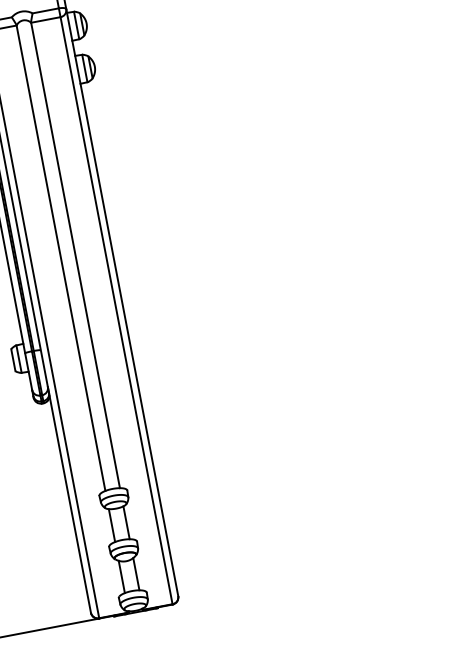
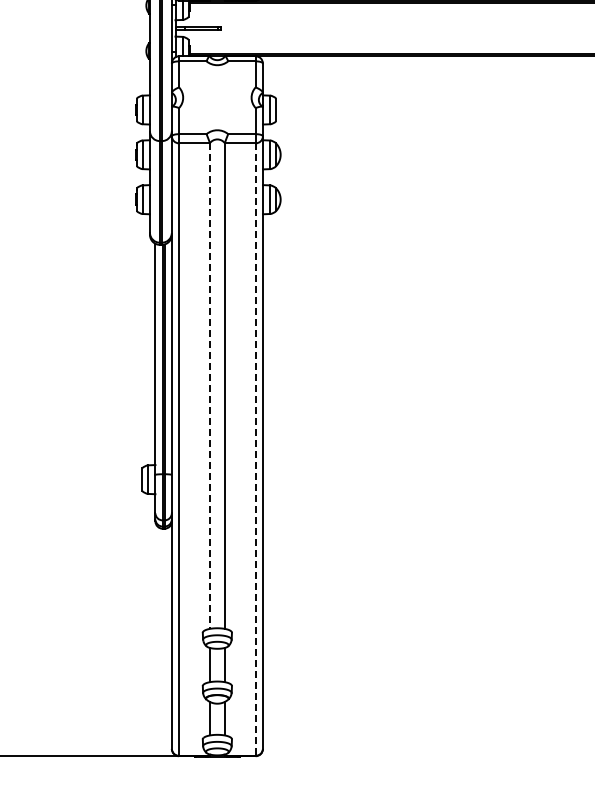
line: (60, 258) -> (209, 386), solid -> dashed
line: (116, 311) -> (255, 450), solid -> dashed

